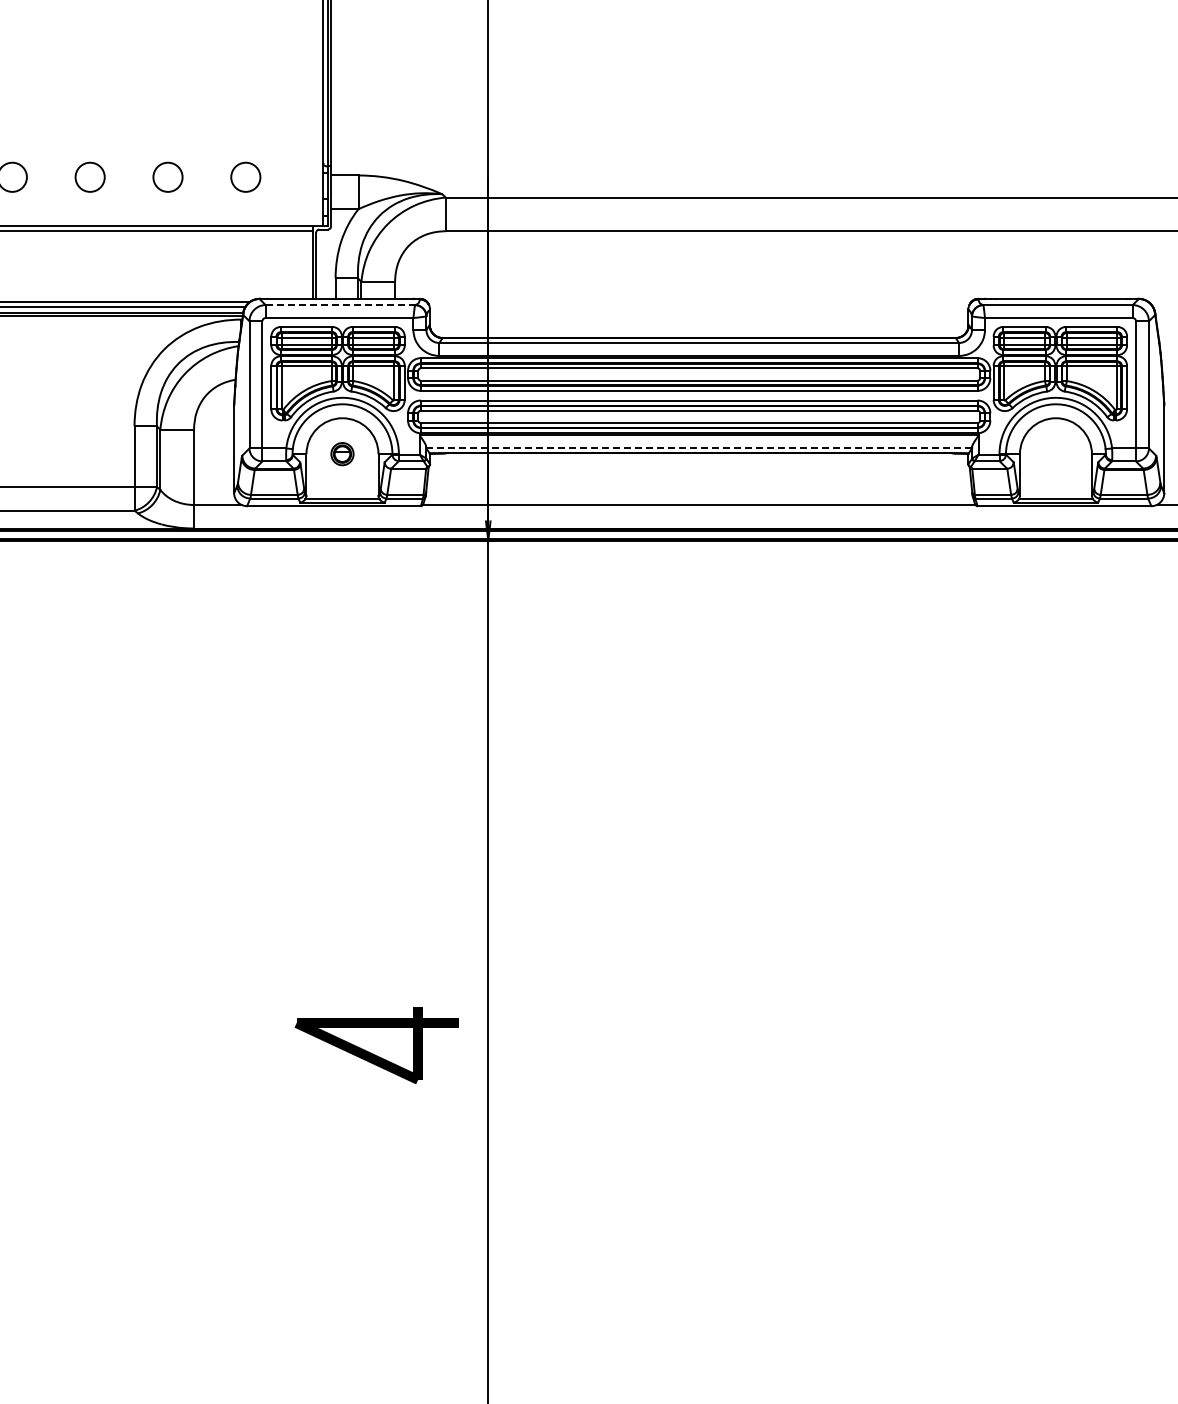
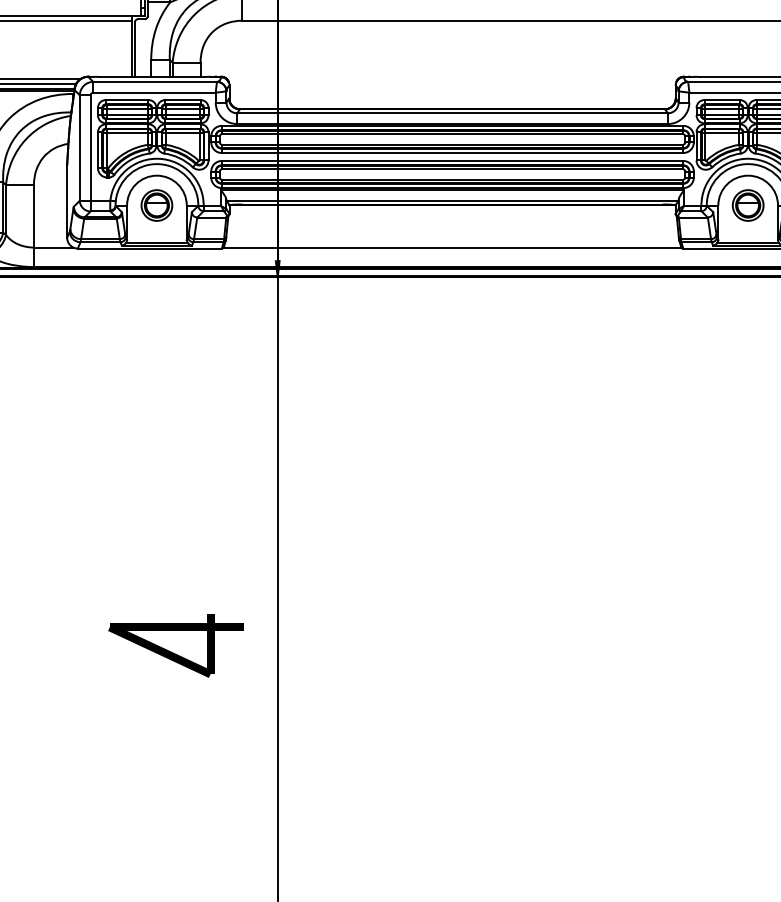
line: (340, 305) -> (155, 82), dashed -> solid
line: (699, 448) -> (452, 200), dashed -> solid
part: (342, 453) -> (156, 204), size x1.67
part: (1055, 453) -> (747, 204), added
part: (376, 1045) -> (176, 645), moved

